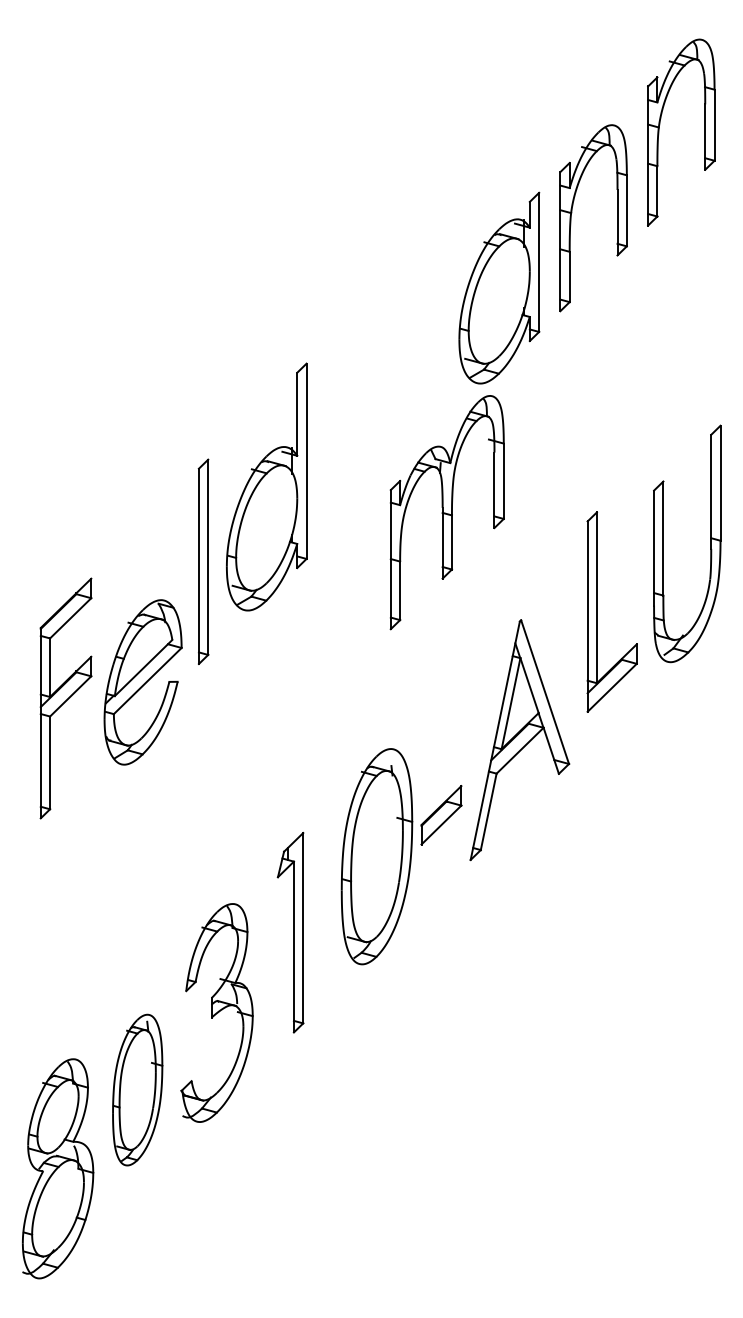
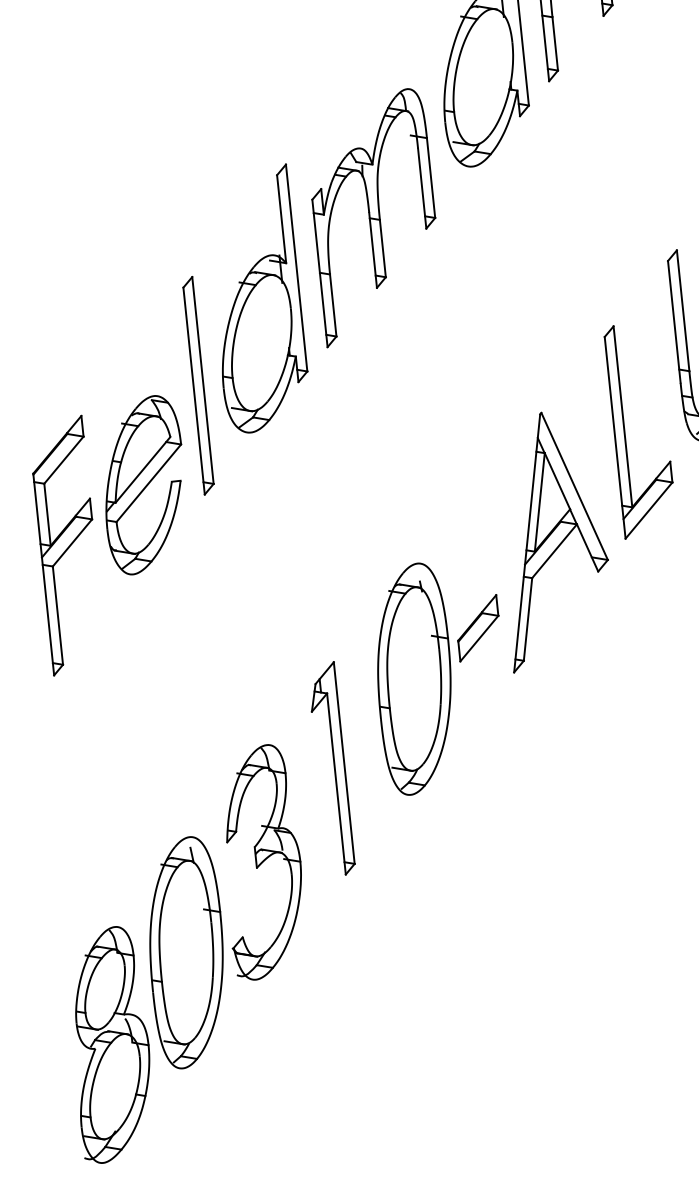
part: (446, 512) -> (373, 217), moved
part: (597, 611) -> (625, 431), moved
part: (142, 682) -> (143, 485), moved
part: (137, 1089) -> (186, 952), size x1.43

